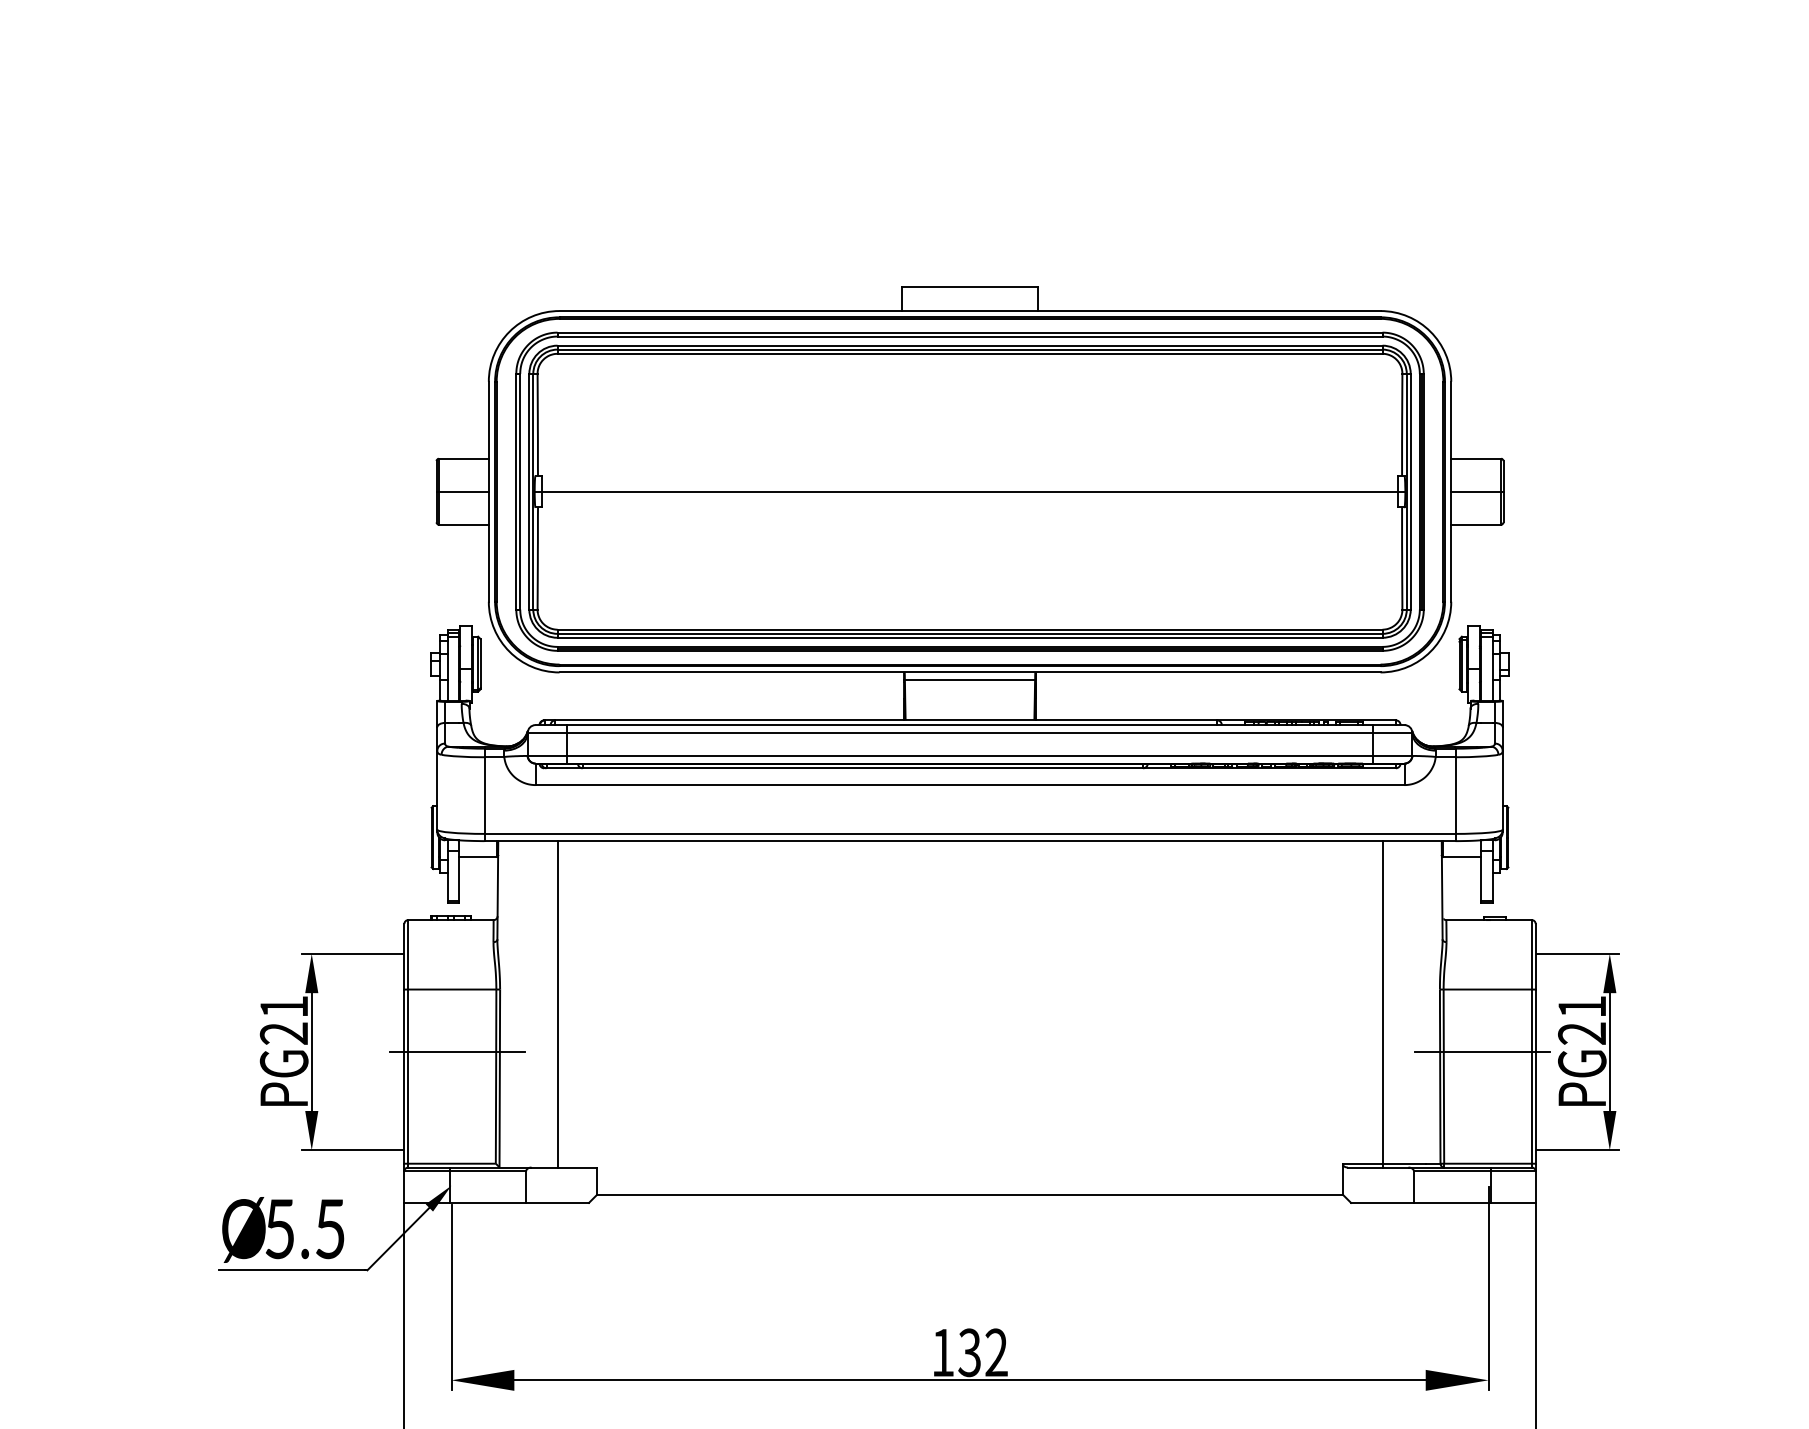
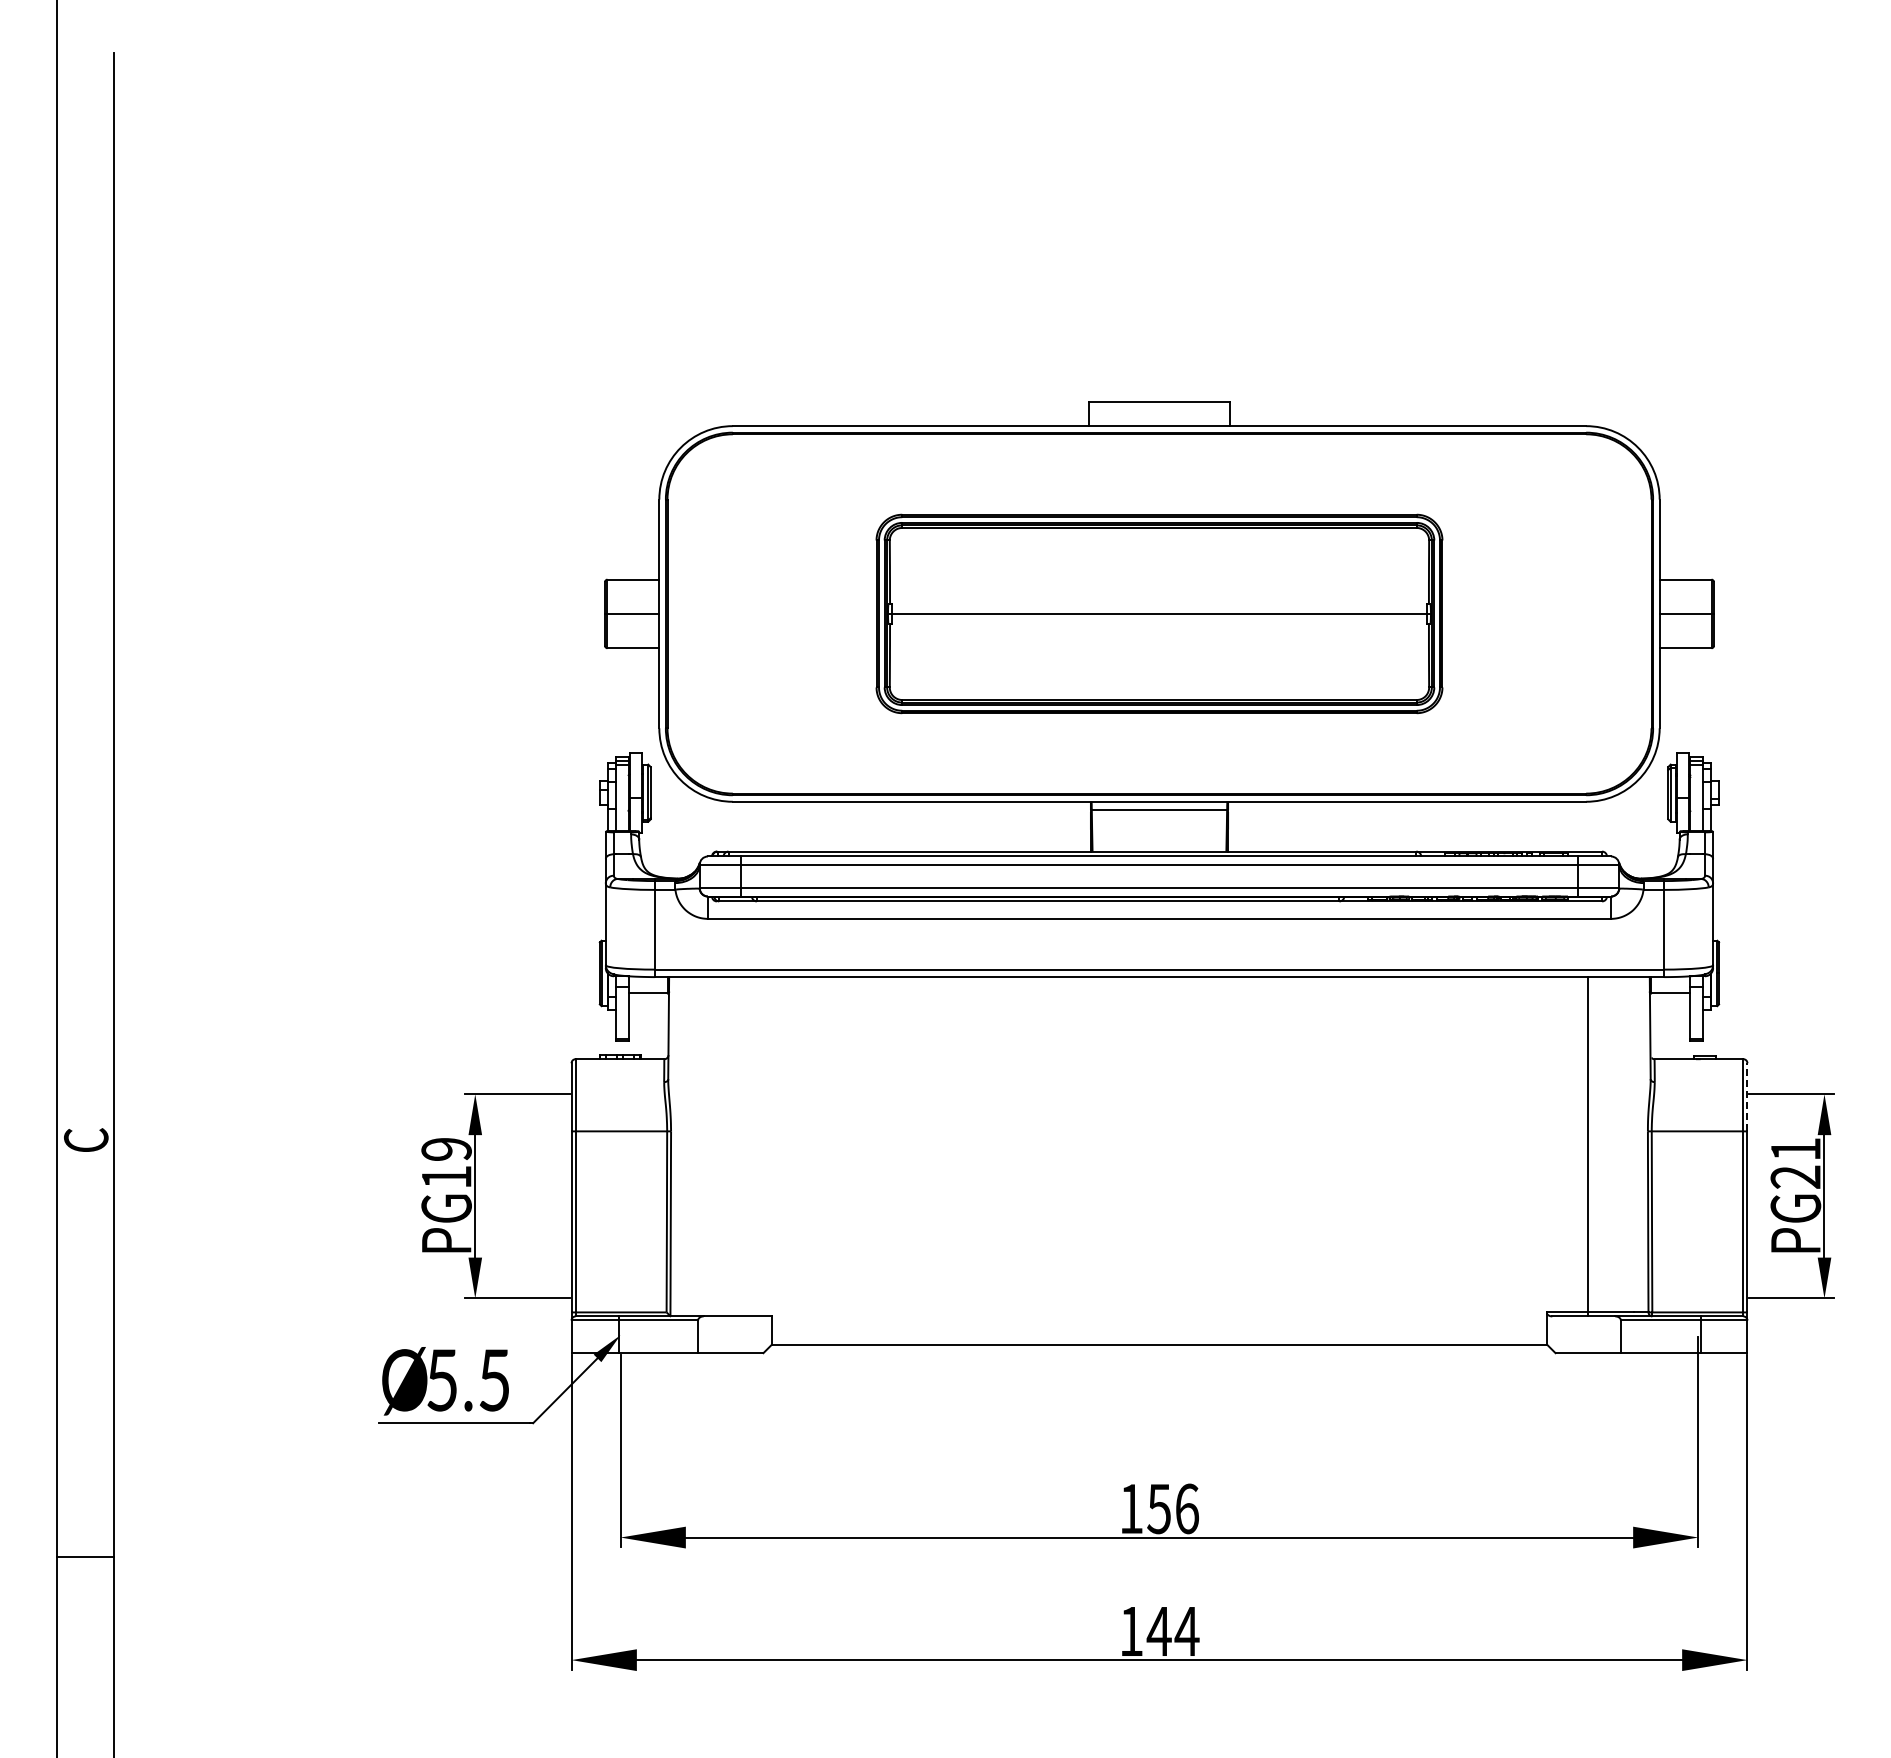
part: (970, 491) -> (1159, 613), size x0.6
line: (1535, 955) -> (1747, 1096), solid -> dashed
line: (557, 1004) -> (730, 1146), removed
text: (284, 1020) -> (446, 1163), PG21 -> PG19
line: (458, 1052) -> (627, 1196), removed
line: (1481, 1052) -> (1691, 1196), removed
text: (982, 1352) -> (1172, 1508), 132 -> 156

